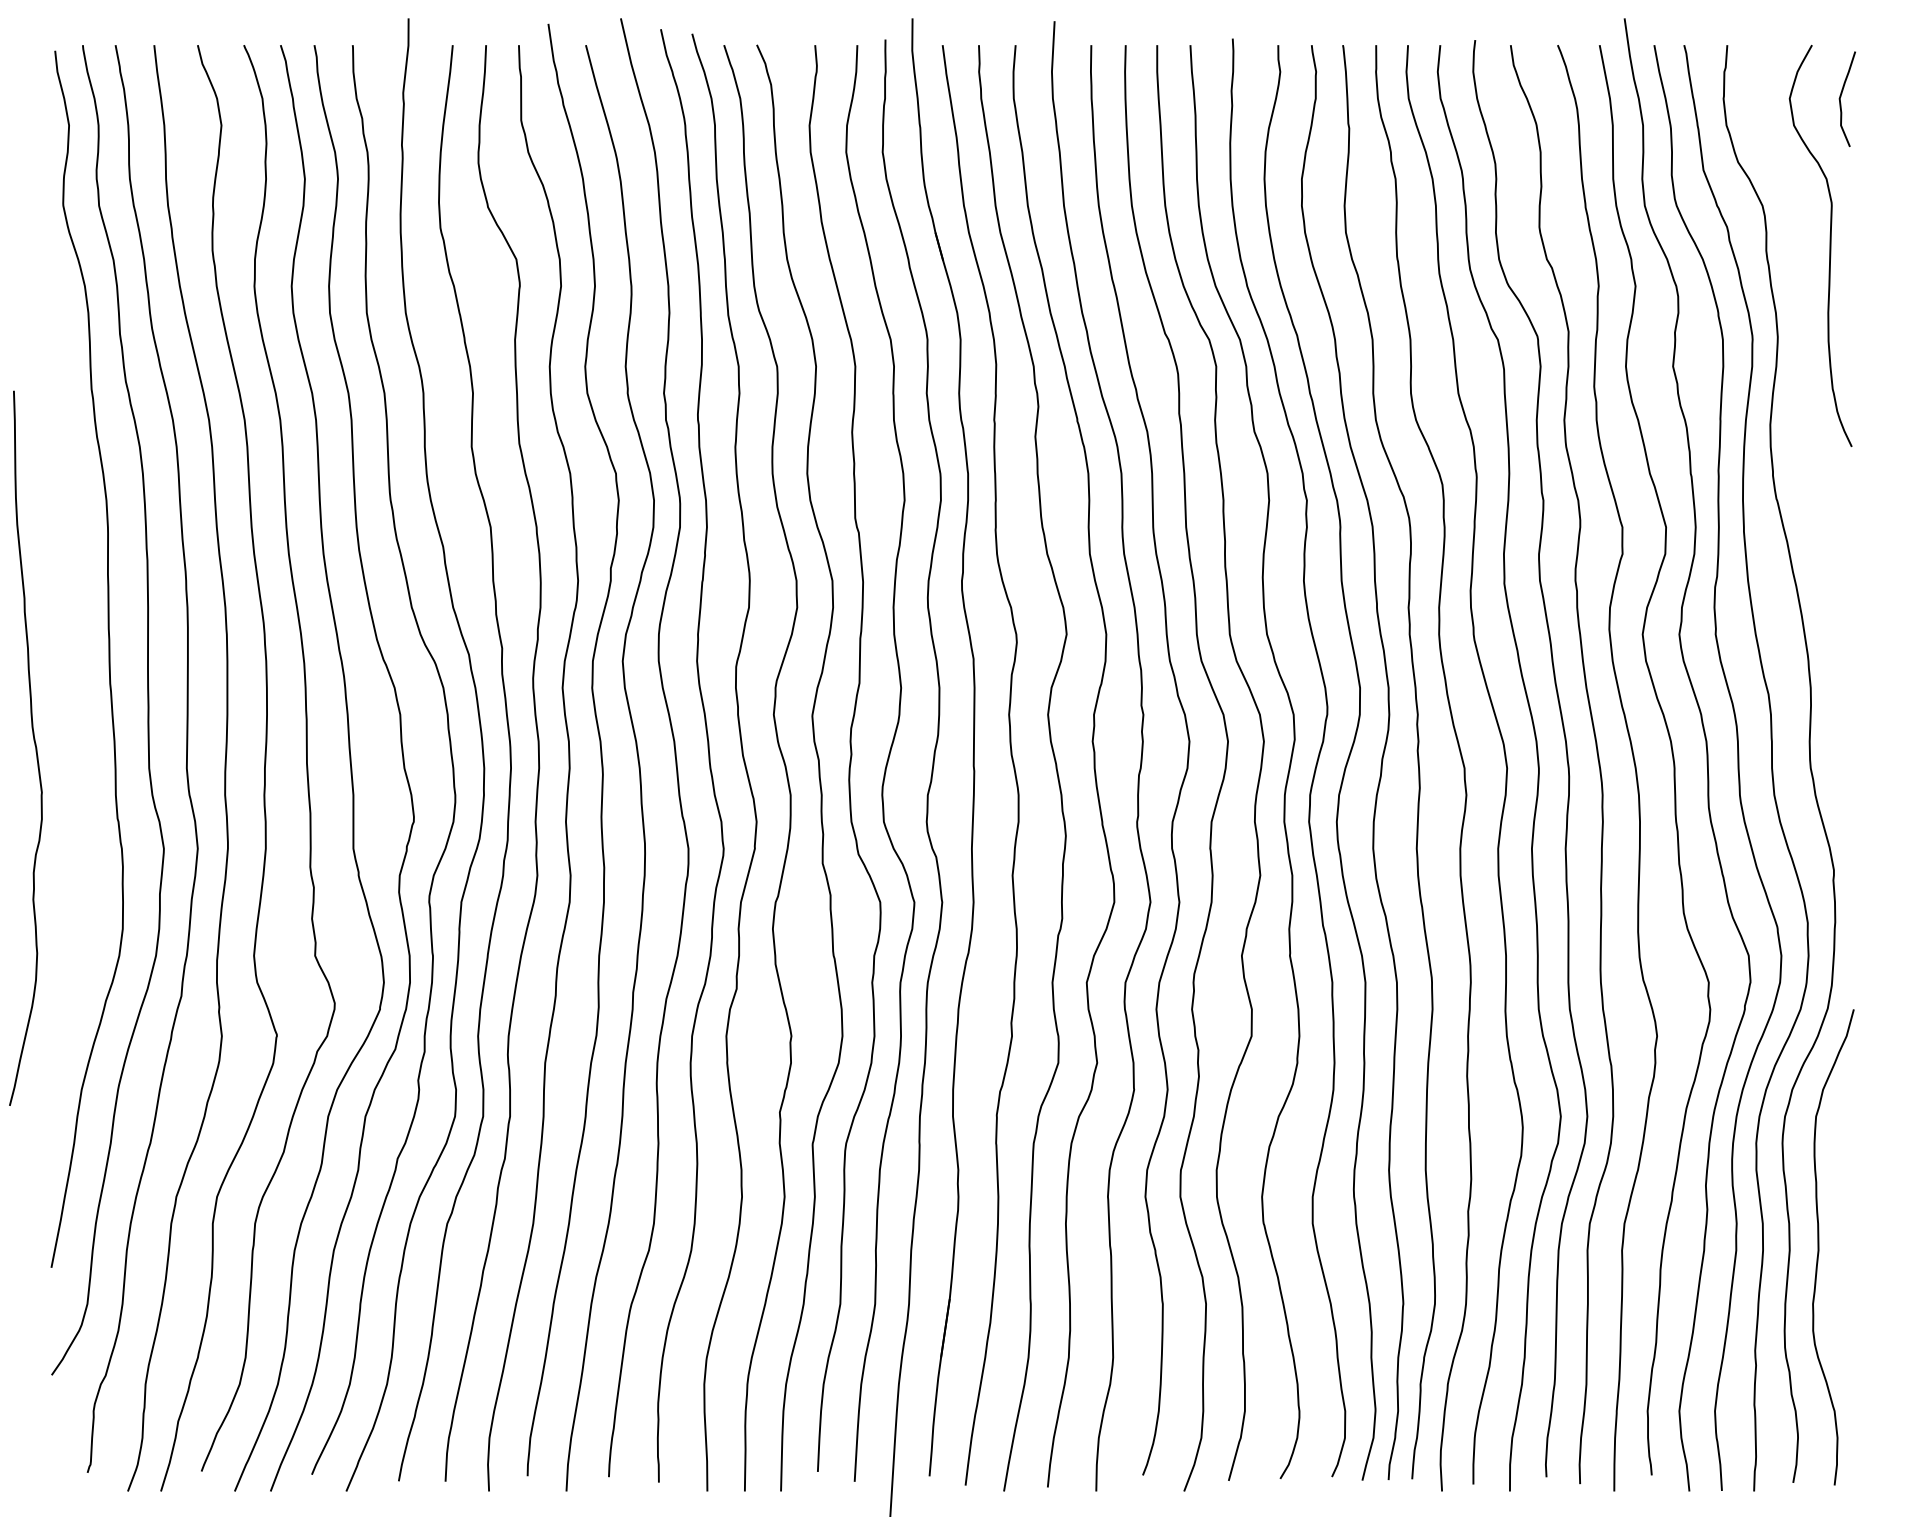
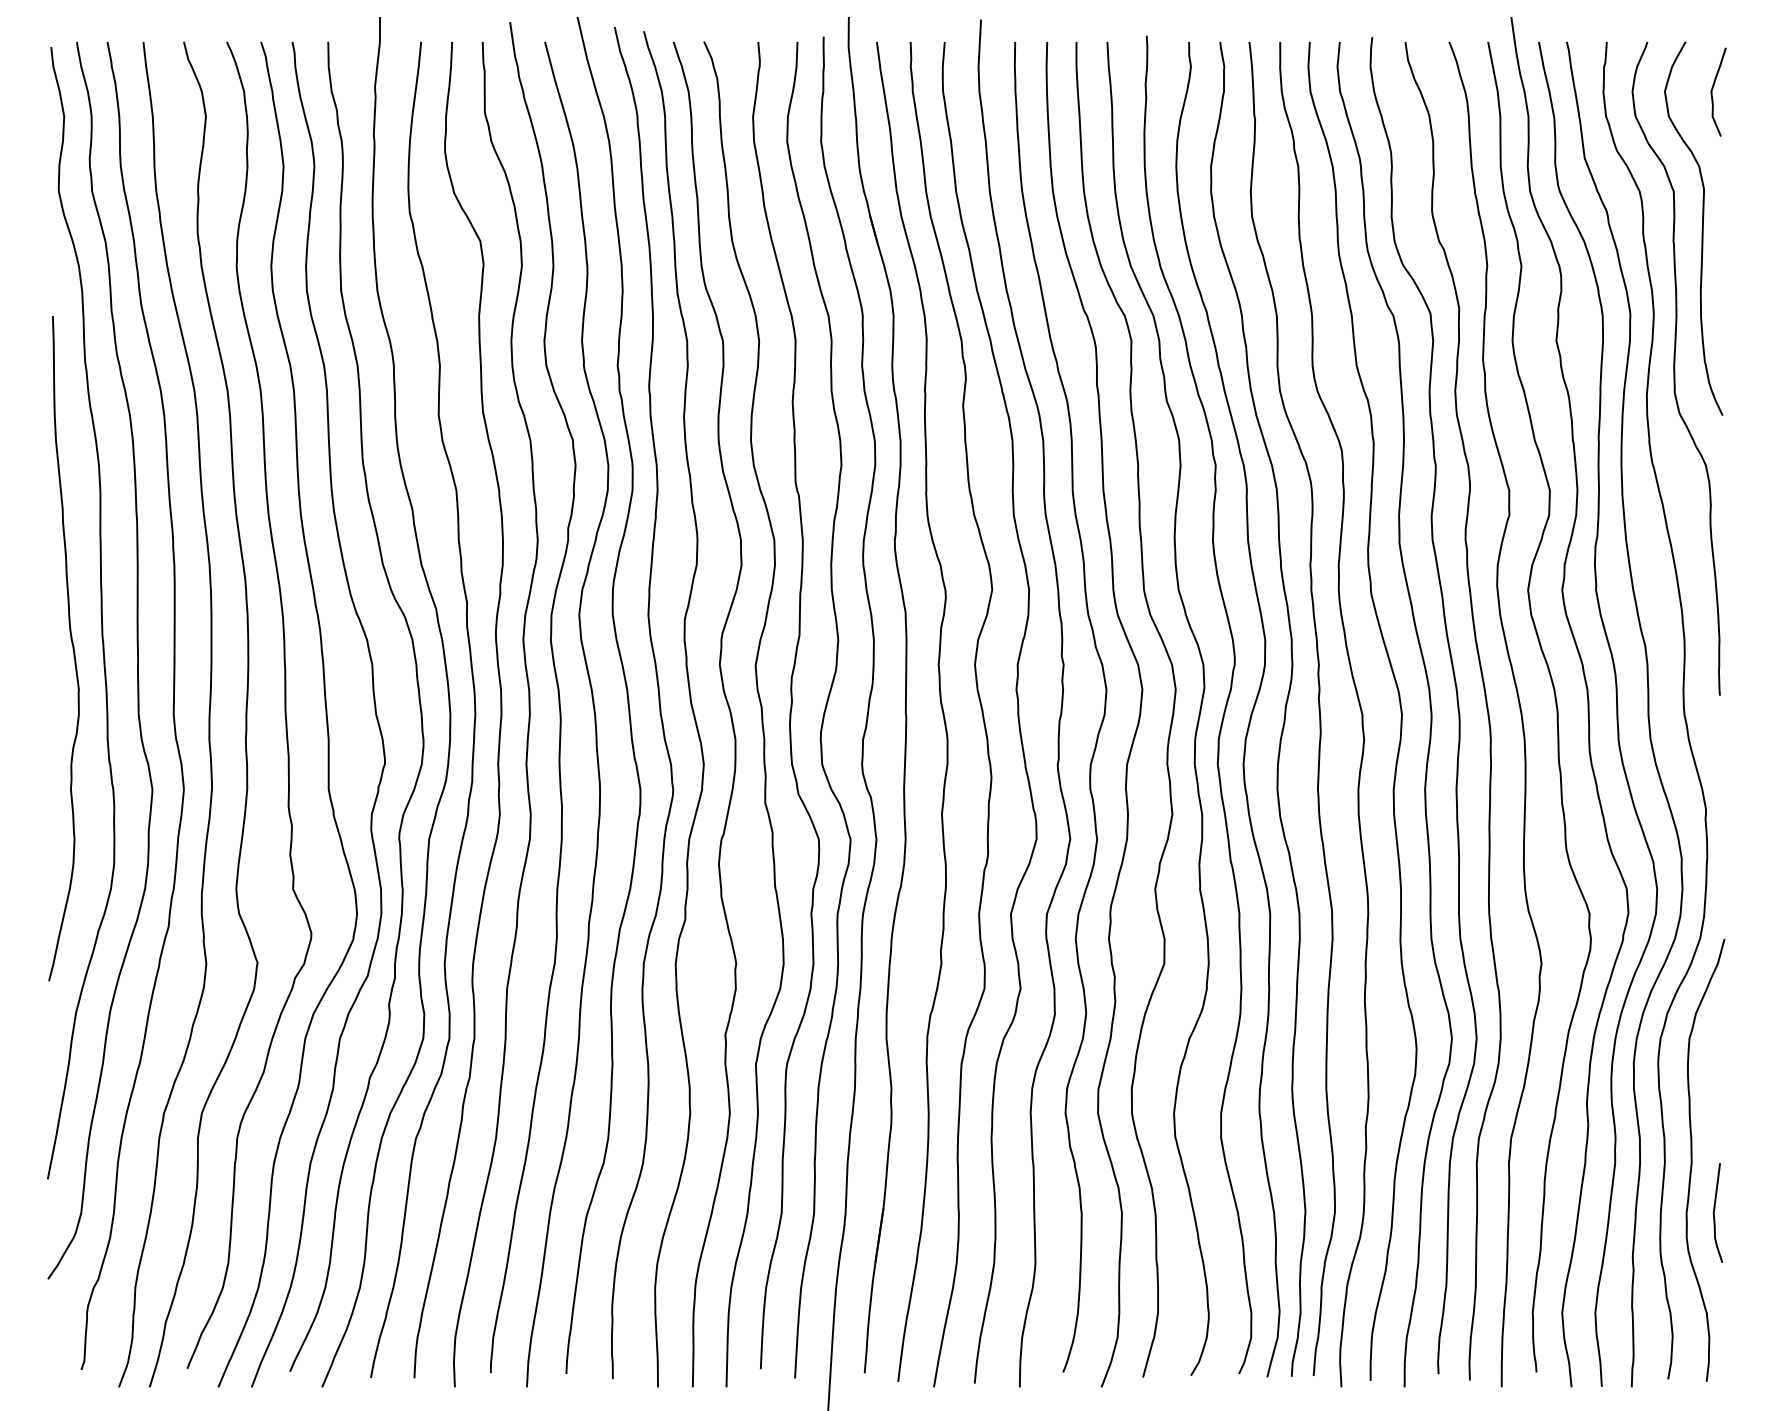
curve: (1800, 396) -> (1674, 368), added
curve: (34, 745) -> (72, 645), moved
curve: (1843, 1303) -> (1714, 1212), added

